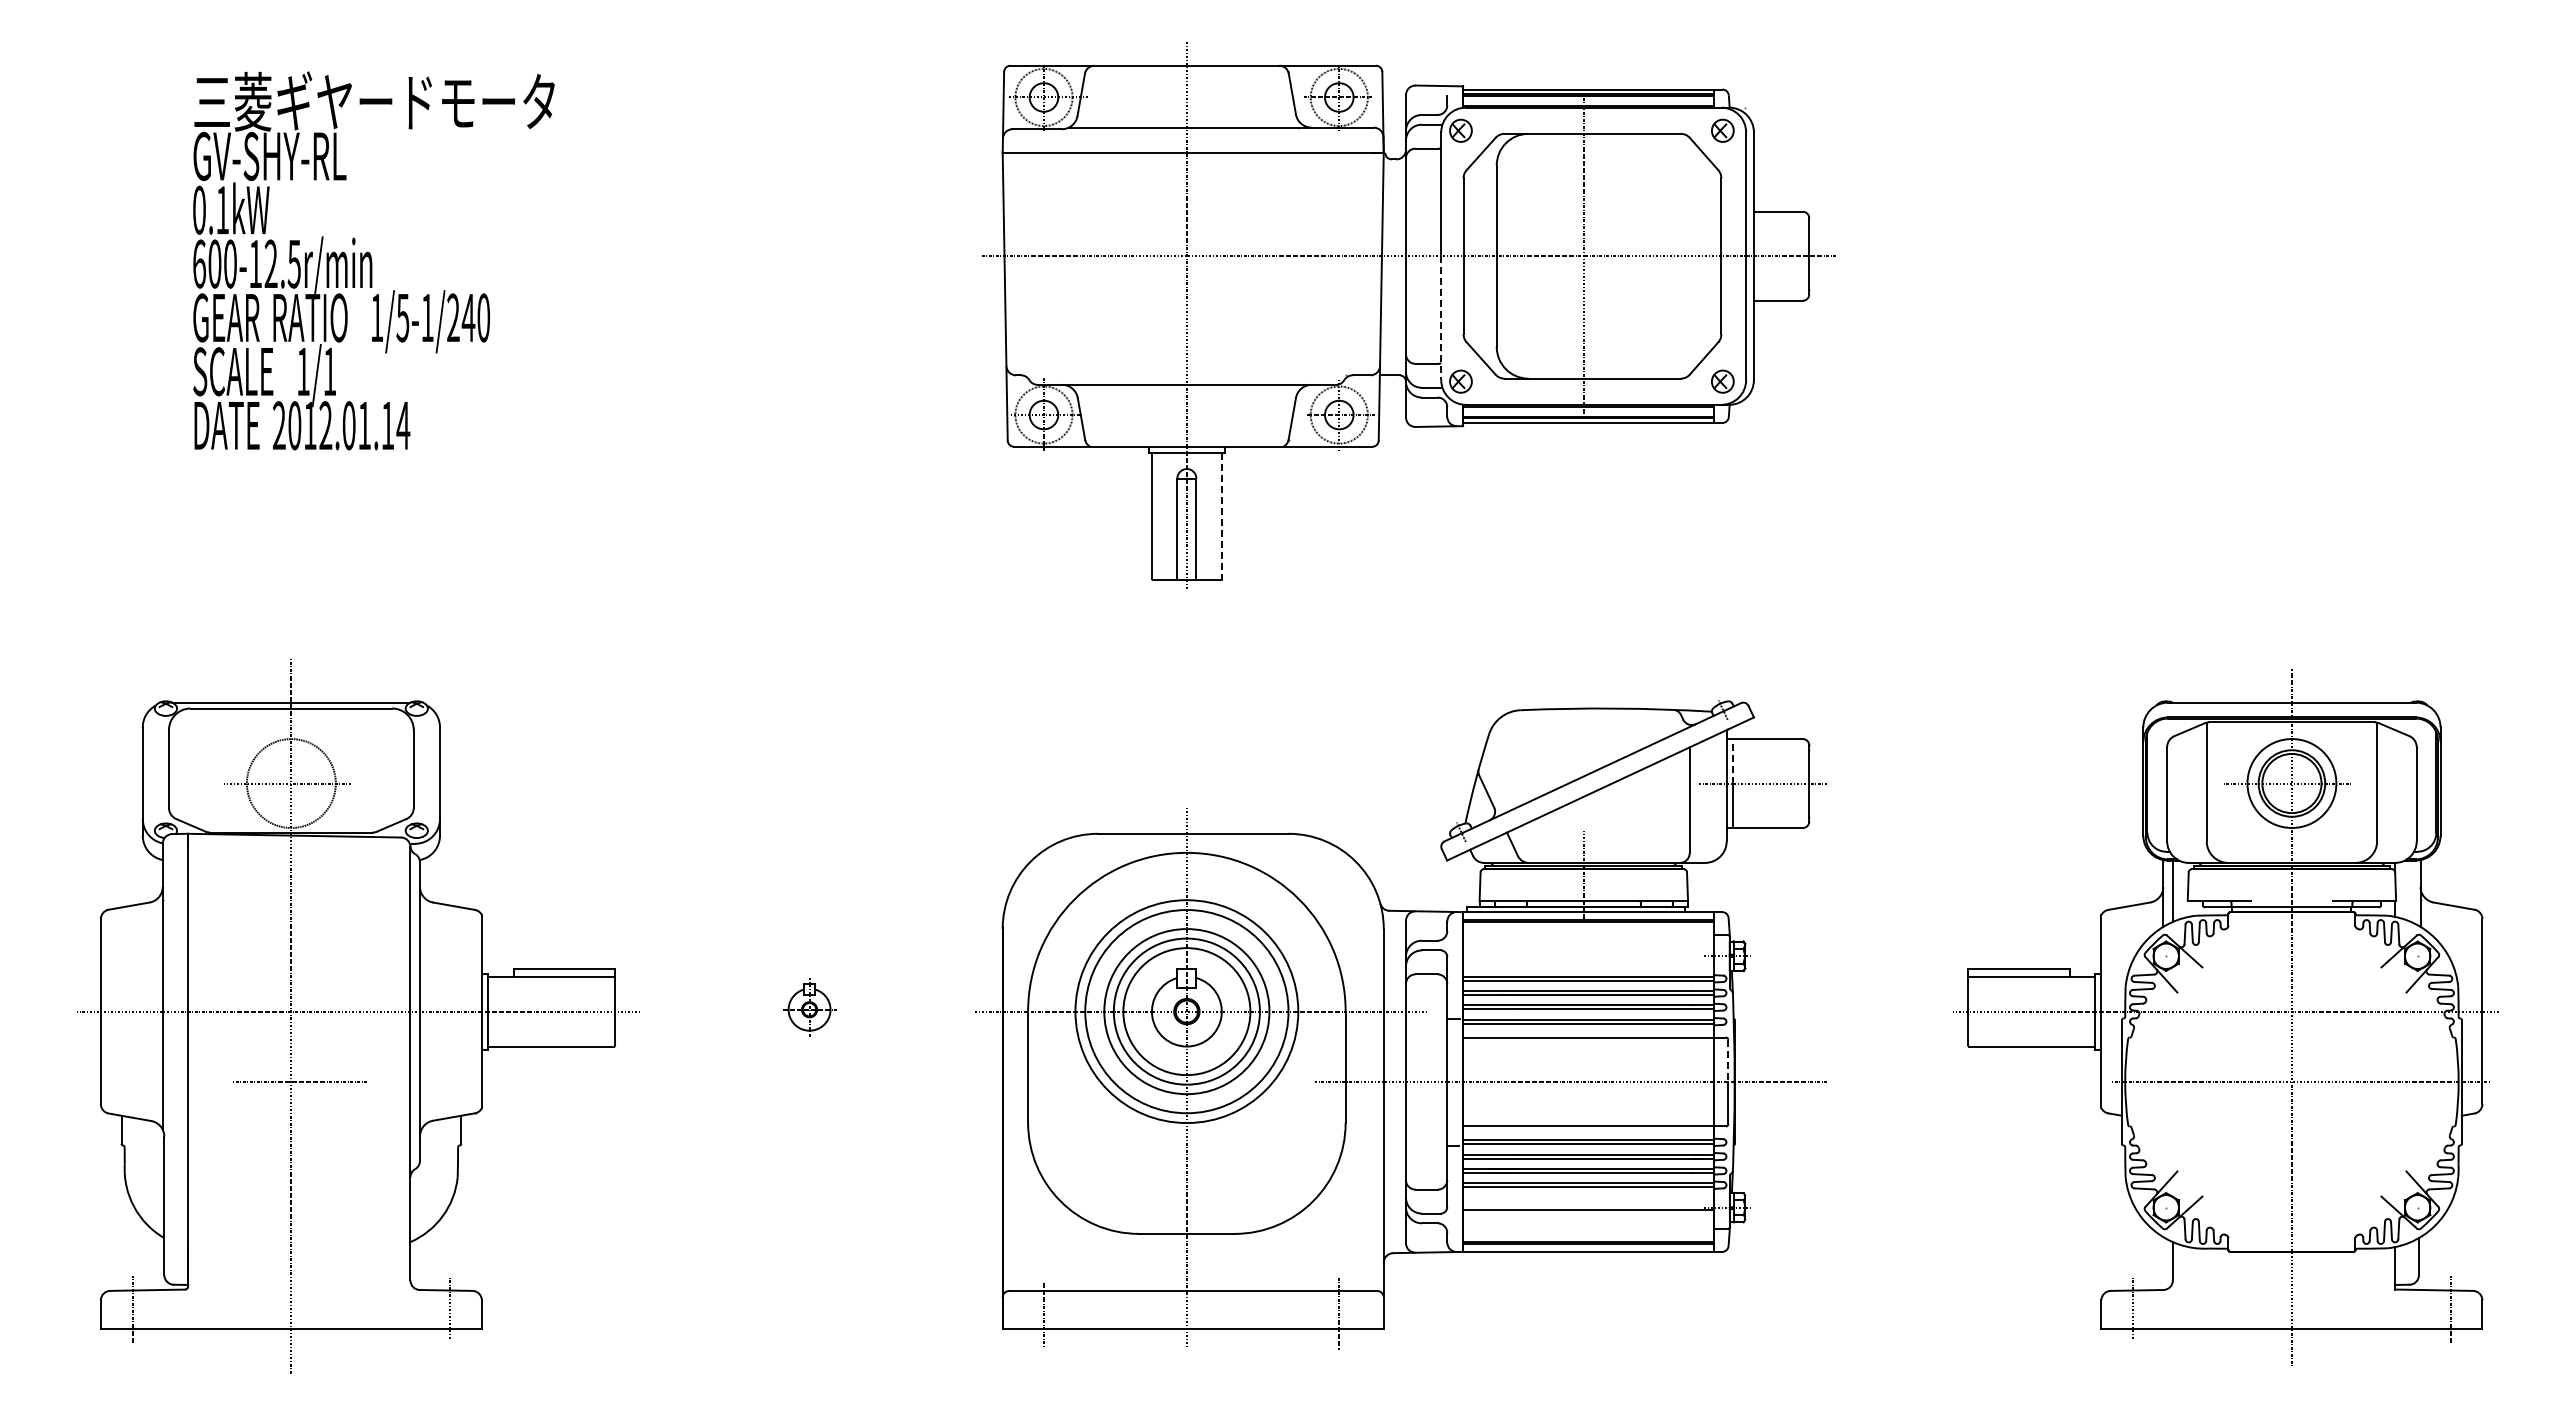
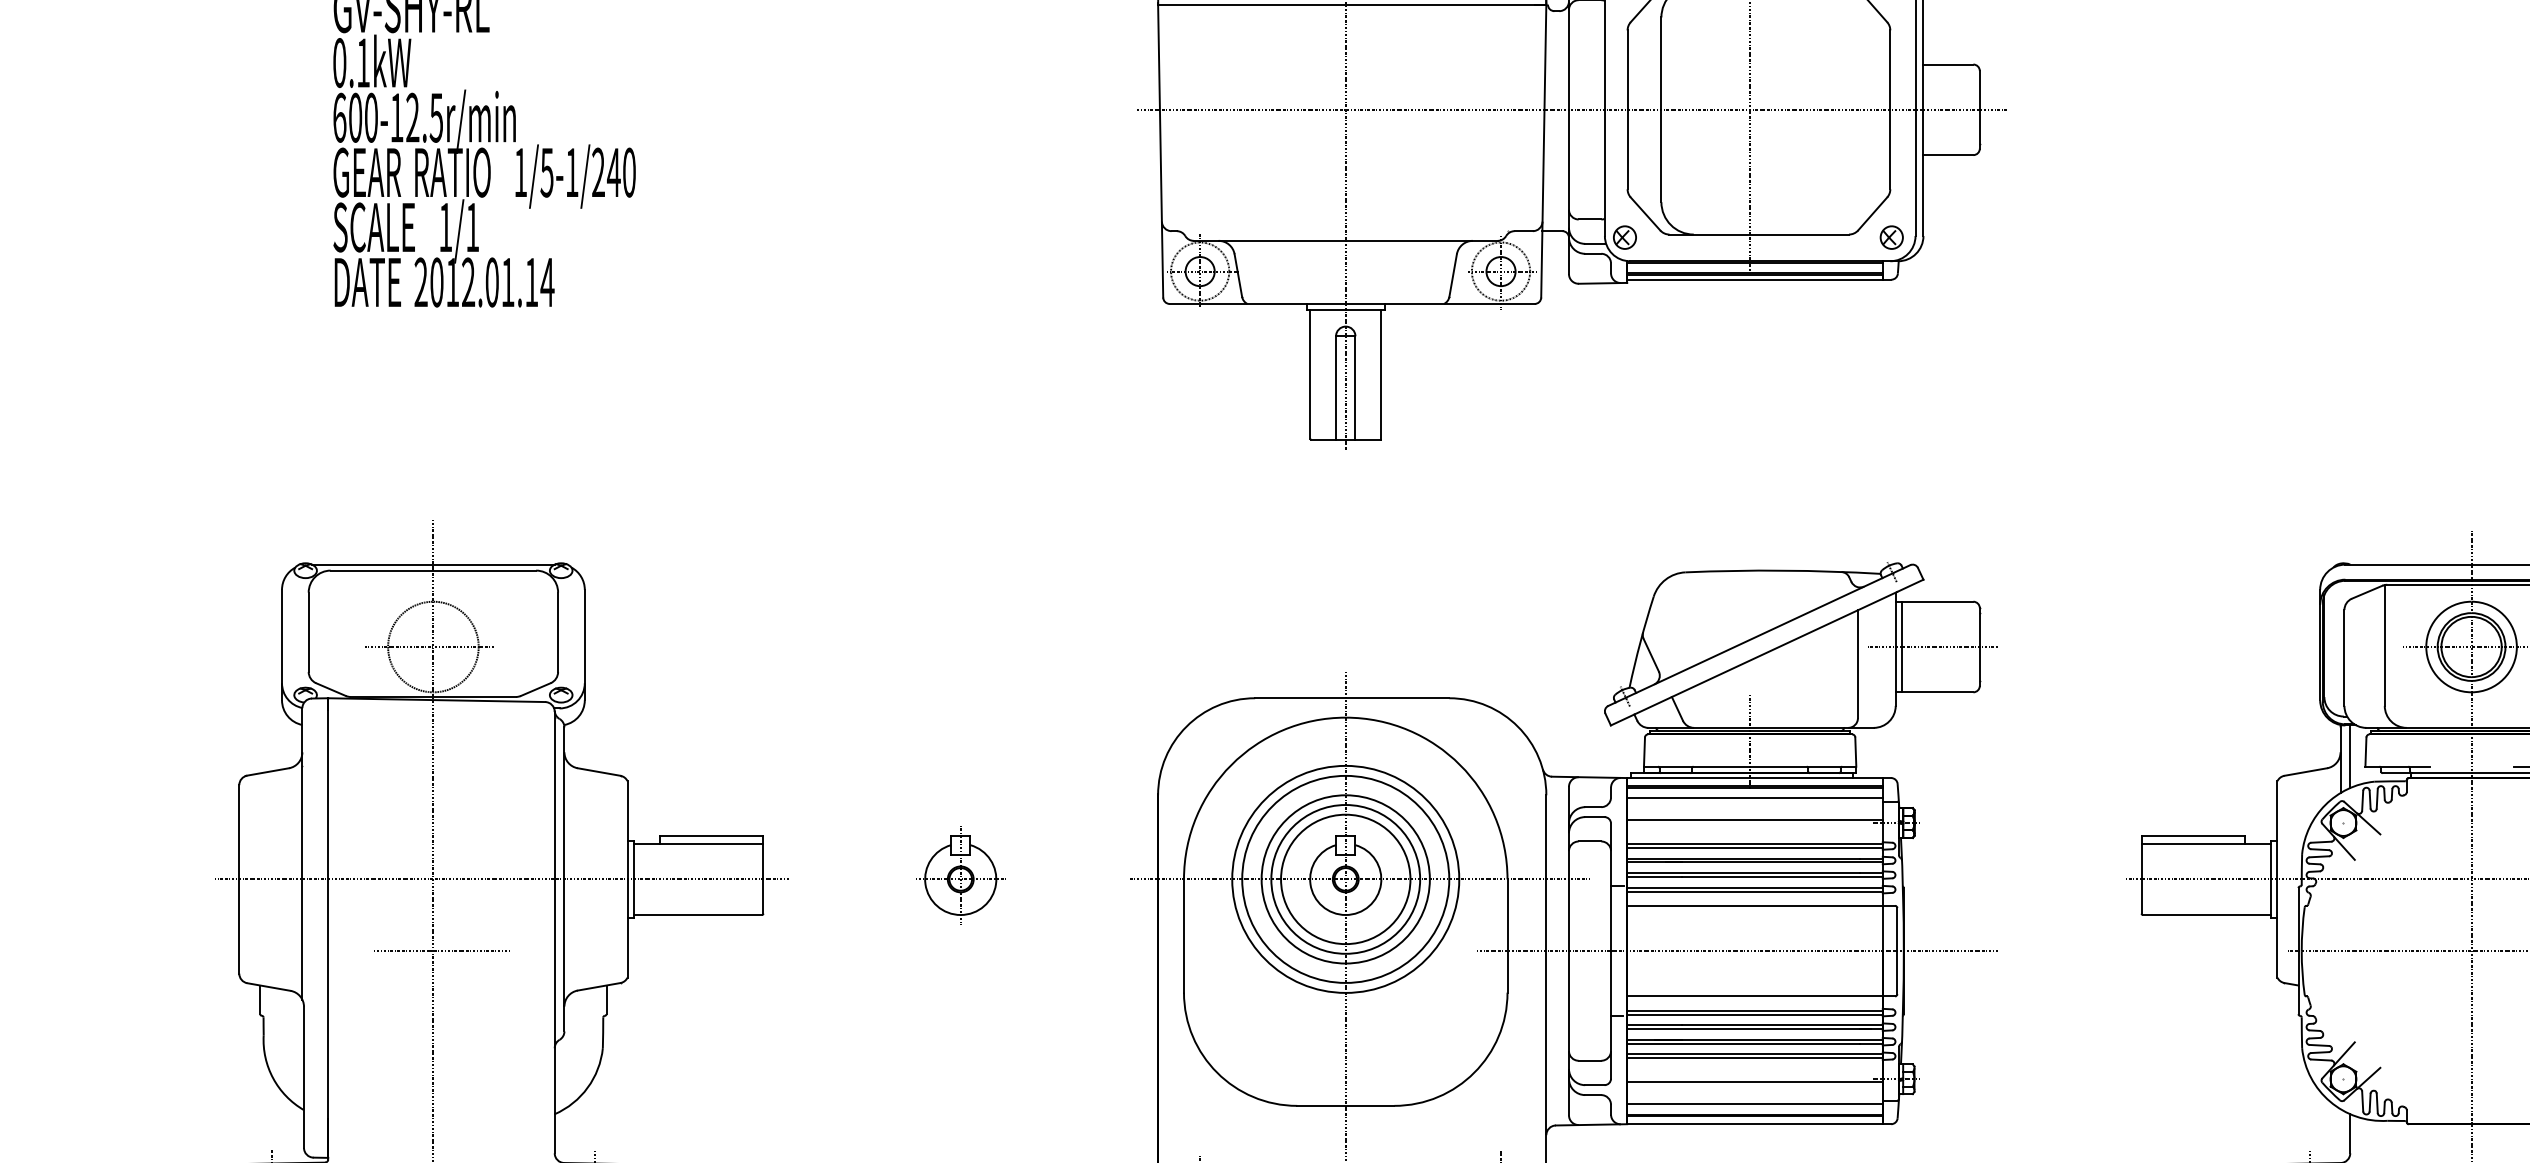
line: (1441, 318) -> (1605, 173), dashed -> solid
line: (1221, 516) -> (1381, 374), dashed -> solid
line: (1733, 760) -> (1902, 623), dashed -> solid
line: (1588, 931) -> (1754, 797), added
line: (1588, 953) -> (1754, 820), added
part: (810, 1006) -> (962, 874), size x1.67
line: (1728, 1061) -> (1897, 930), dashed -> solid
line: (1588, 1232) -> (1754, 1104), added

